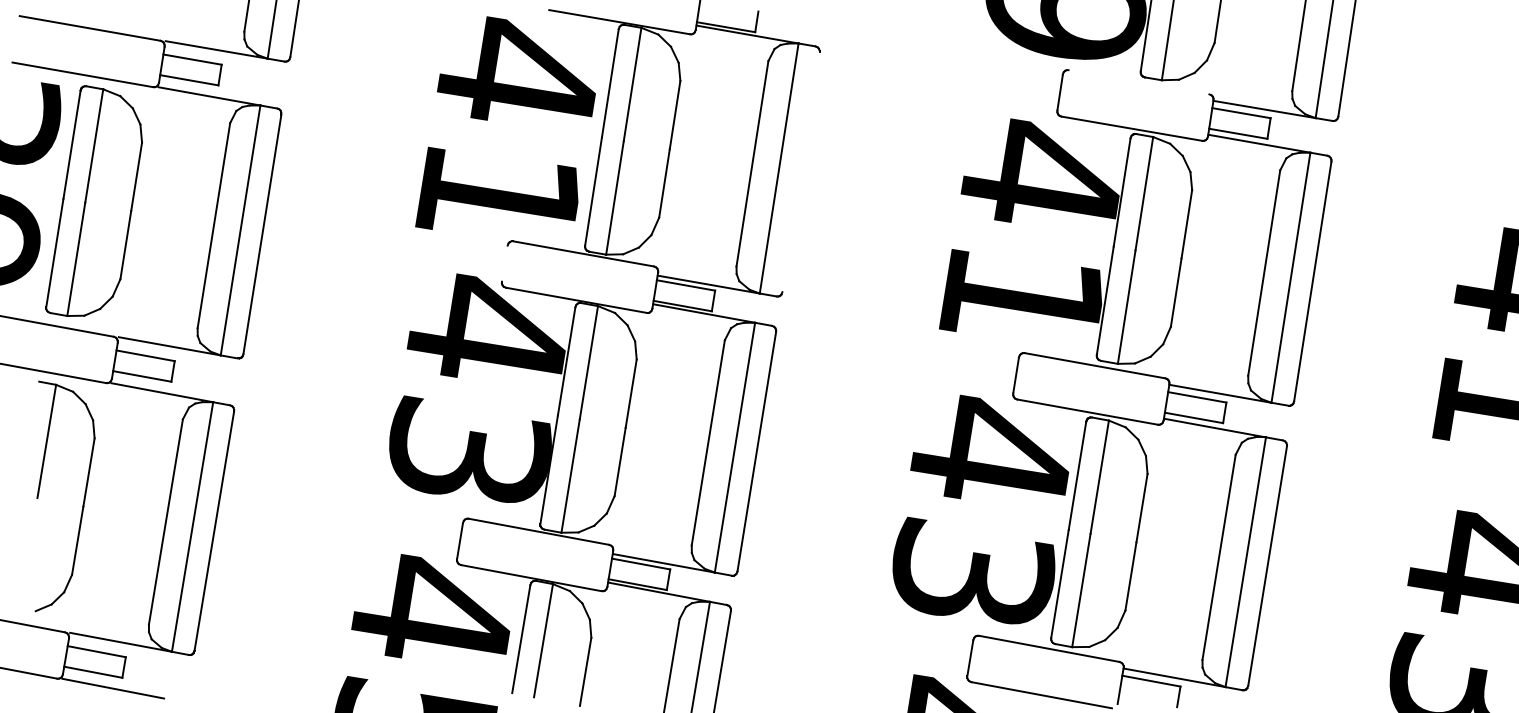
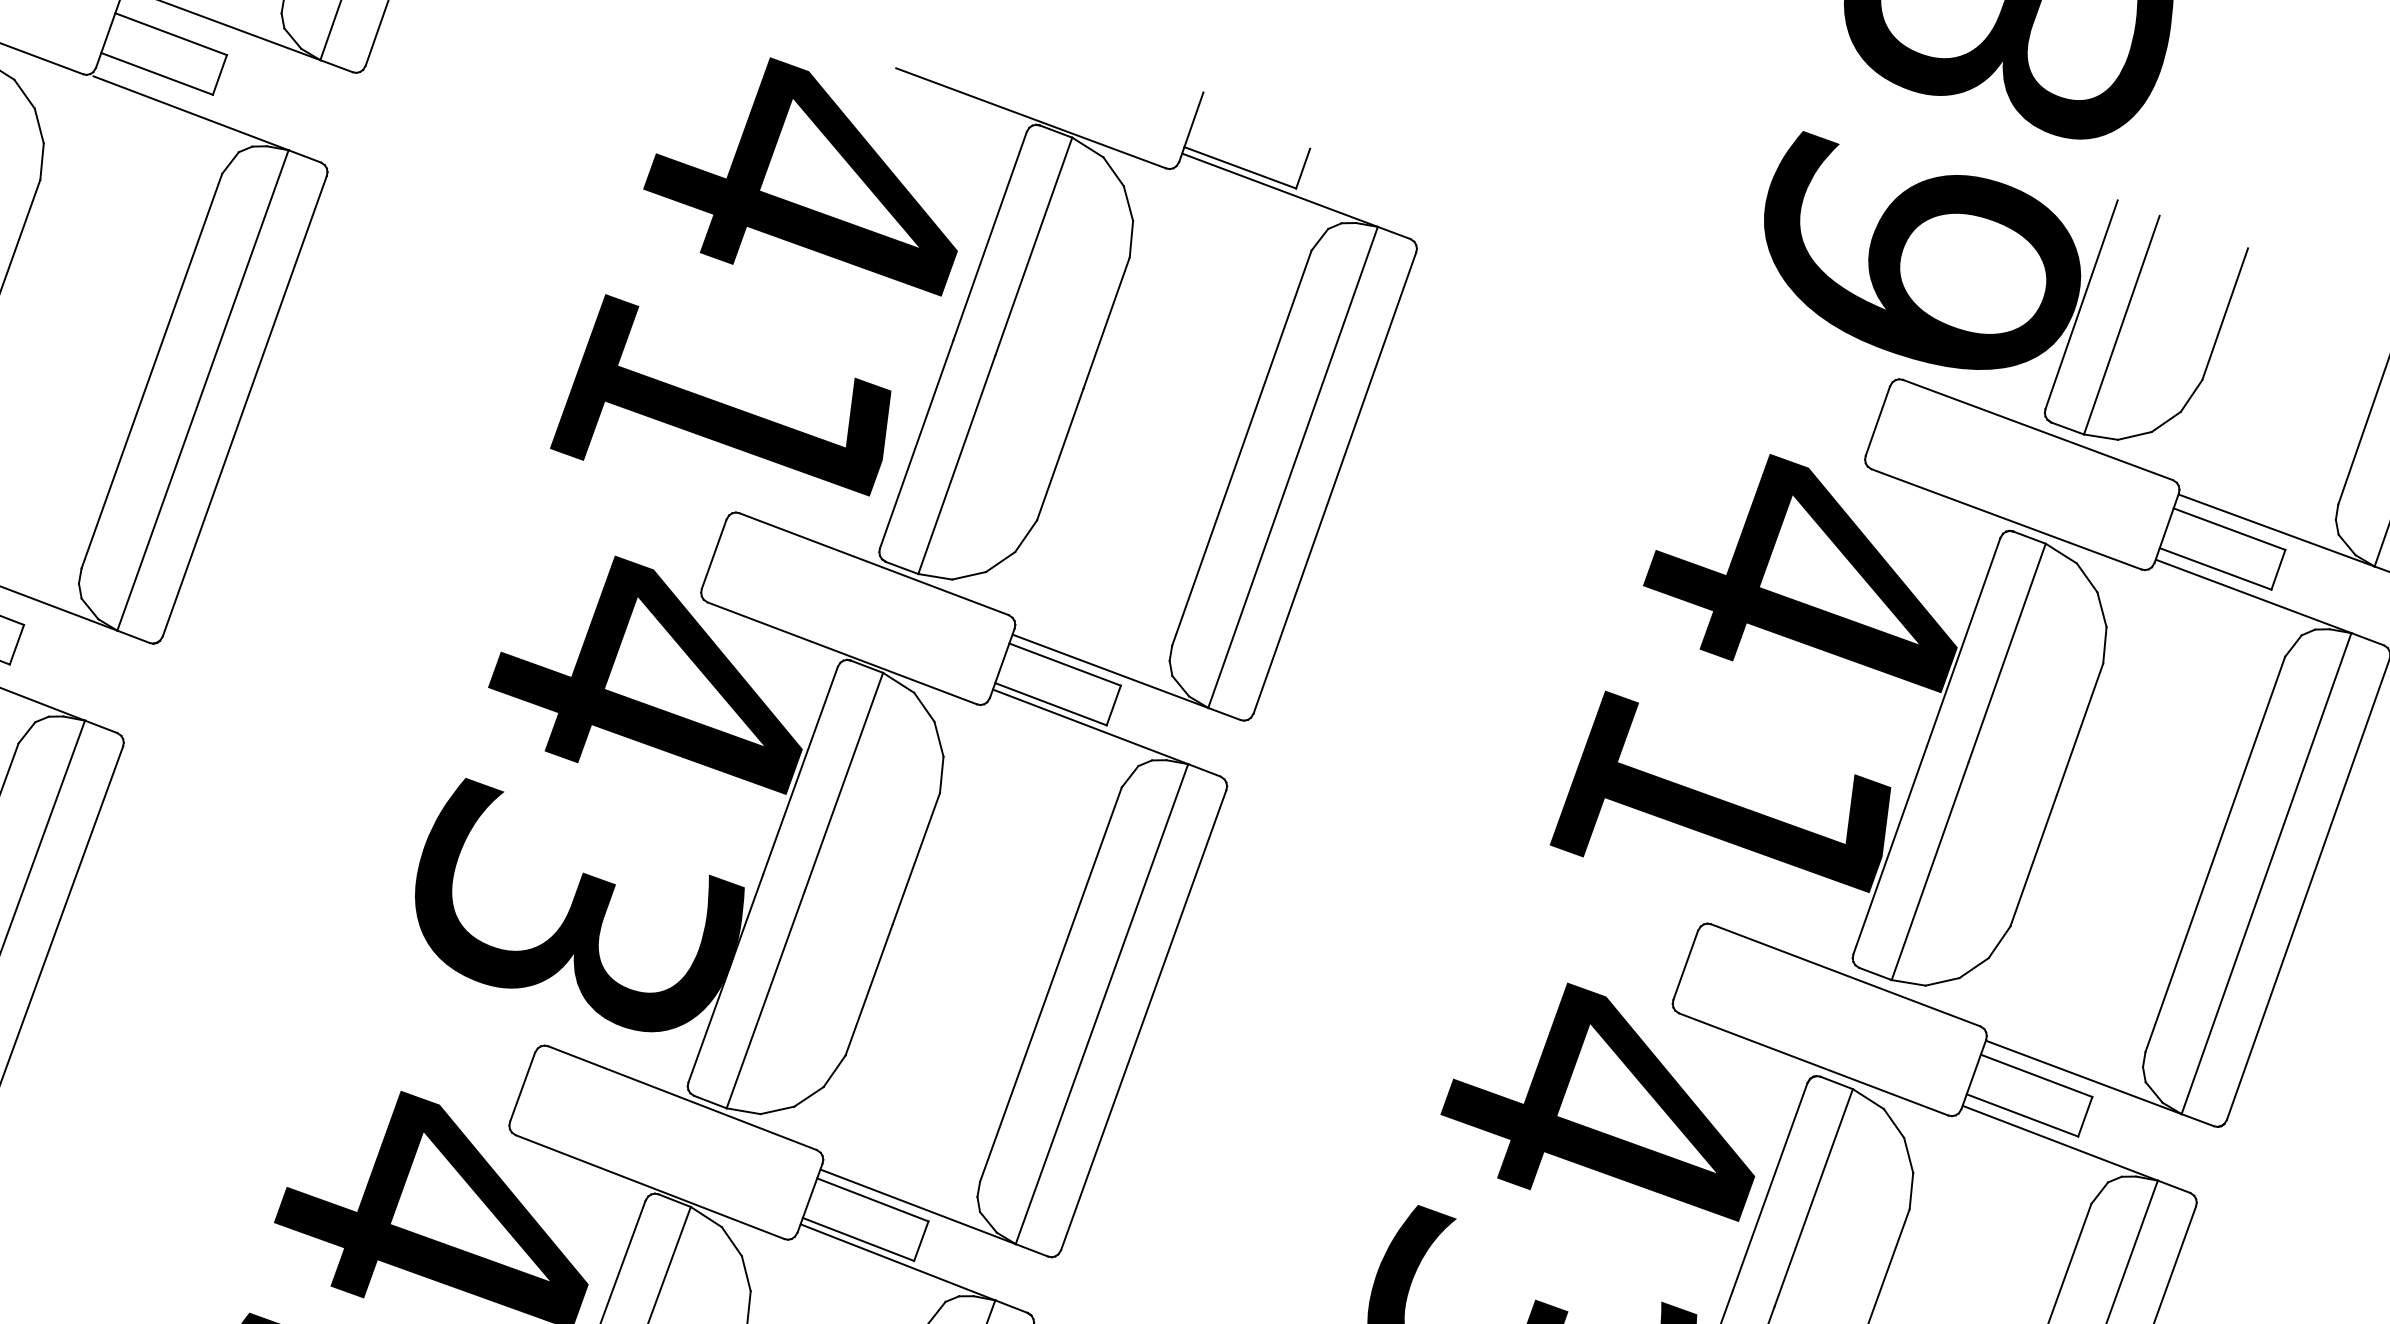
line: (1138, 82) -> (2036, 430), added
line: (800, 172) -> (1333, 483), added
line: (504, 263) -> (713, 553), added

